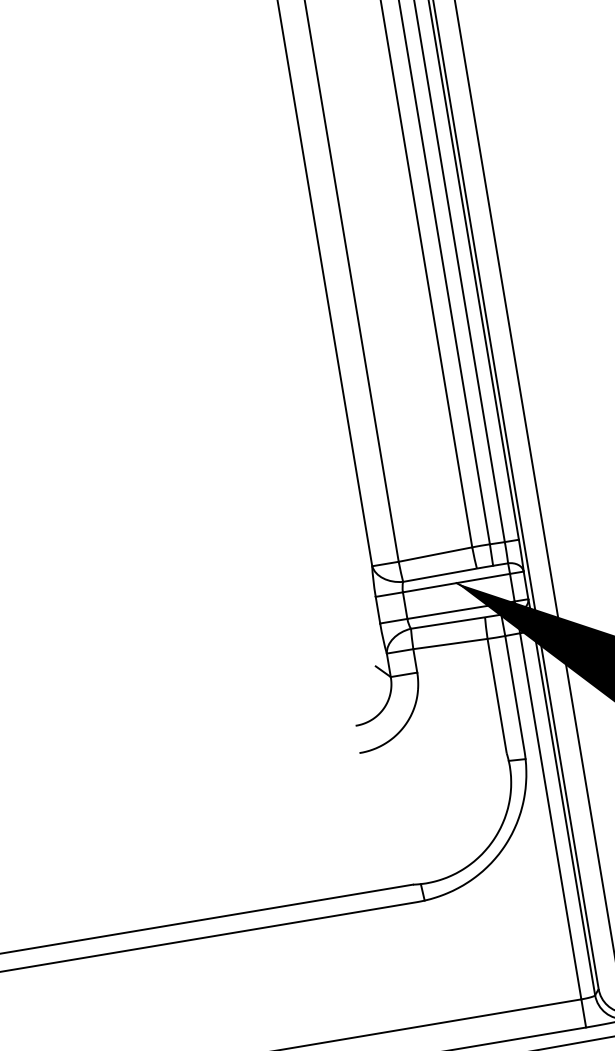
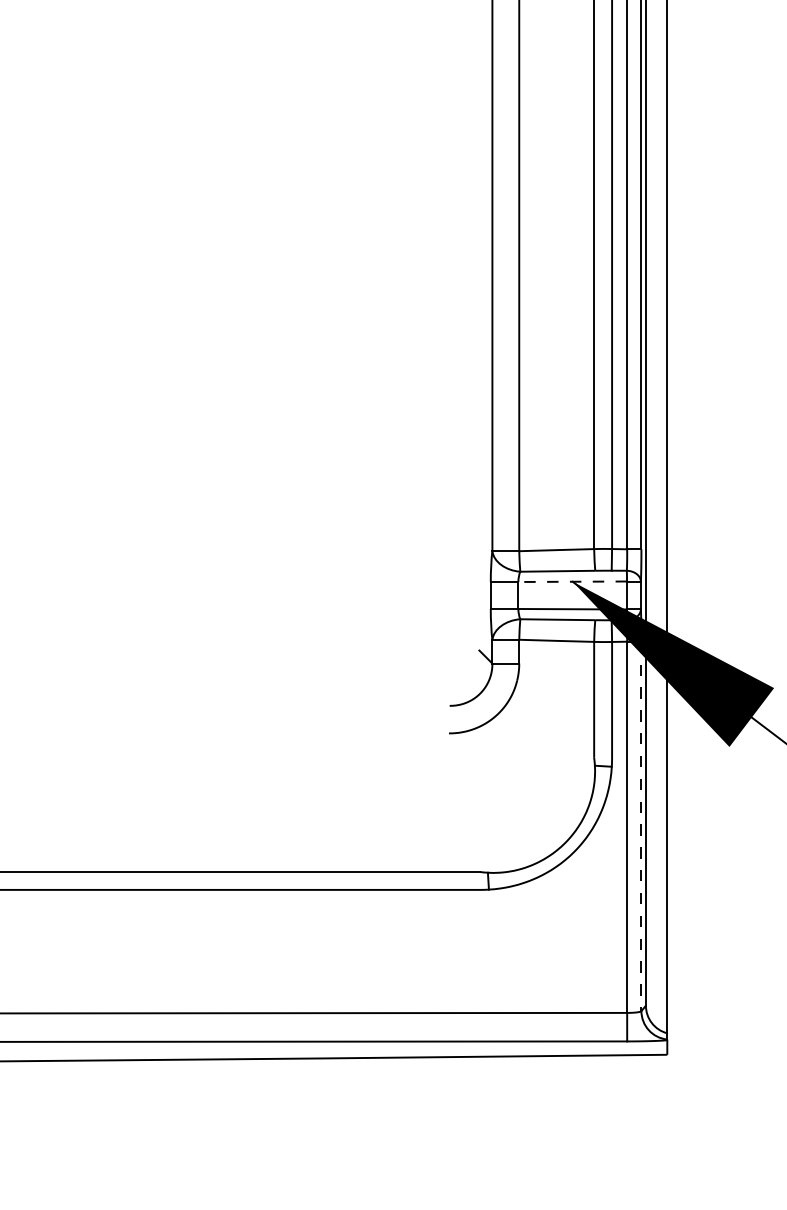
line: (456, 582) -> (572, 581), solid -> dashed
line: (564, 813) -> (641, 826), solid -> dashed

